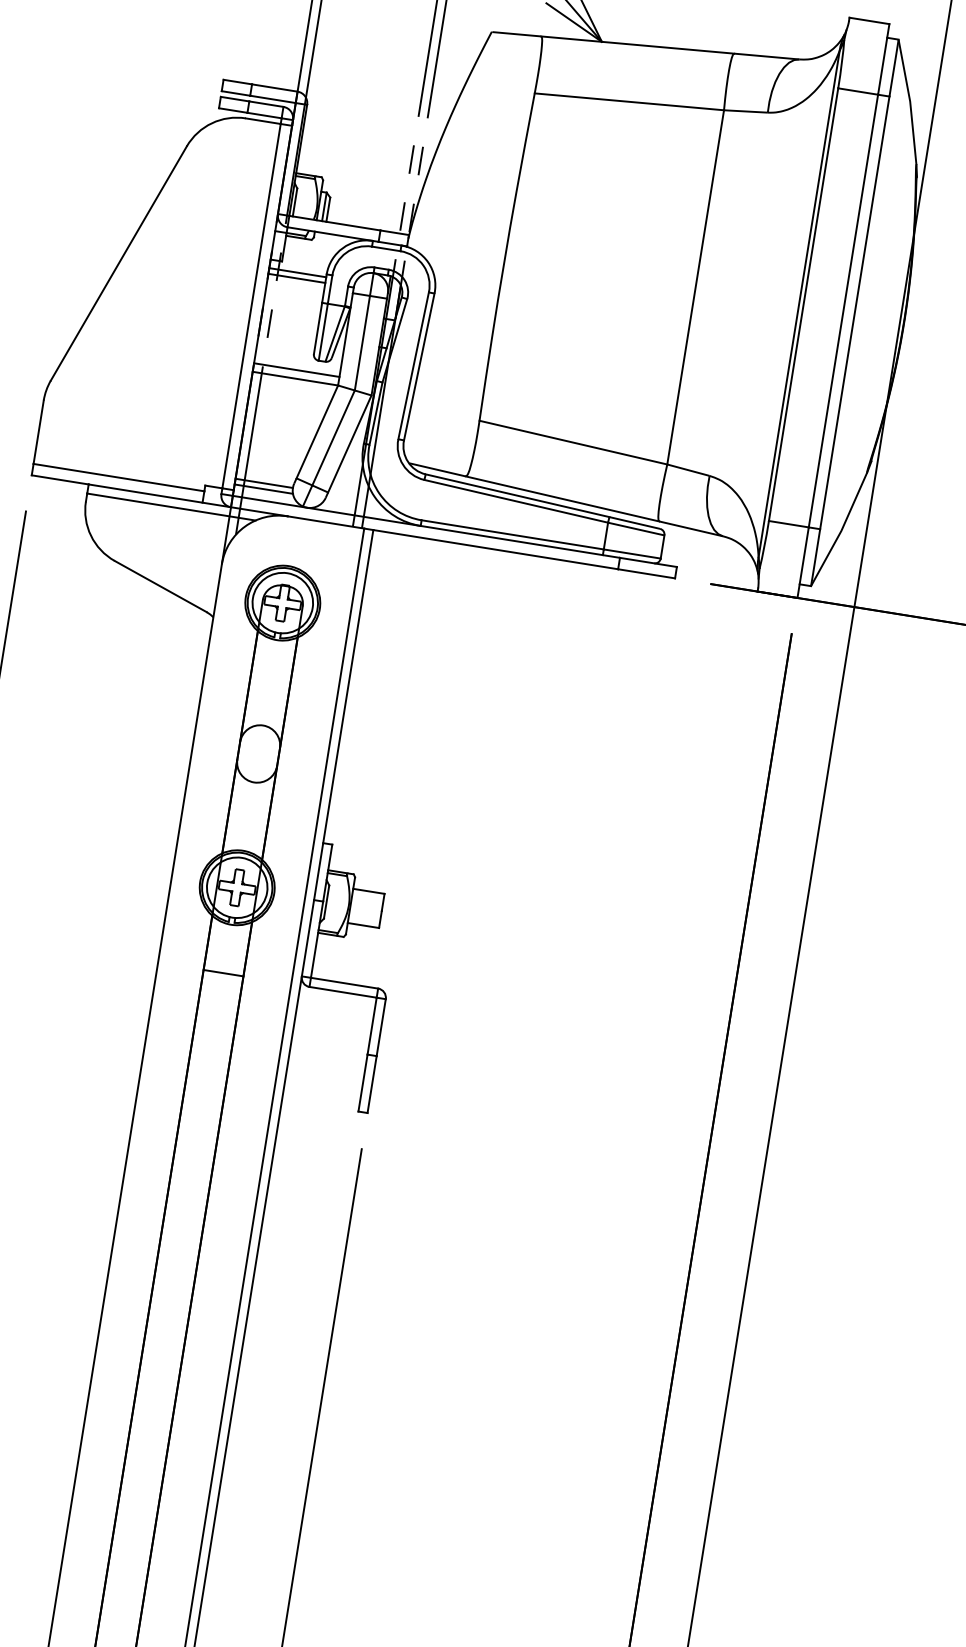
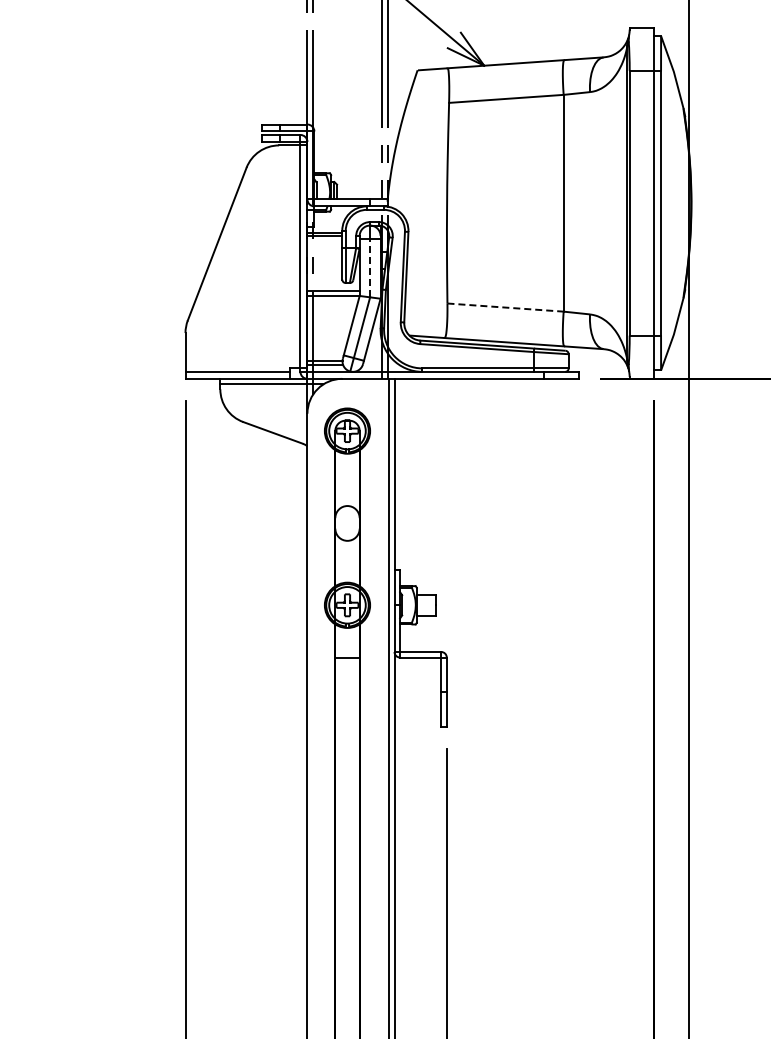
line: (362, 343) -> (370, 268), solid -> dashed
line: (574, 442) -> (506, 307), solid -> dashed

